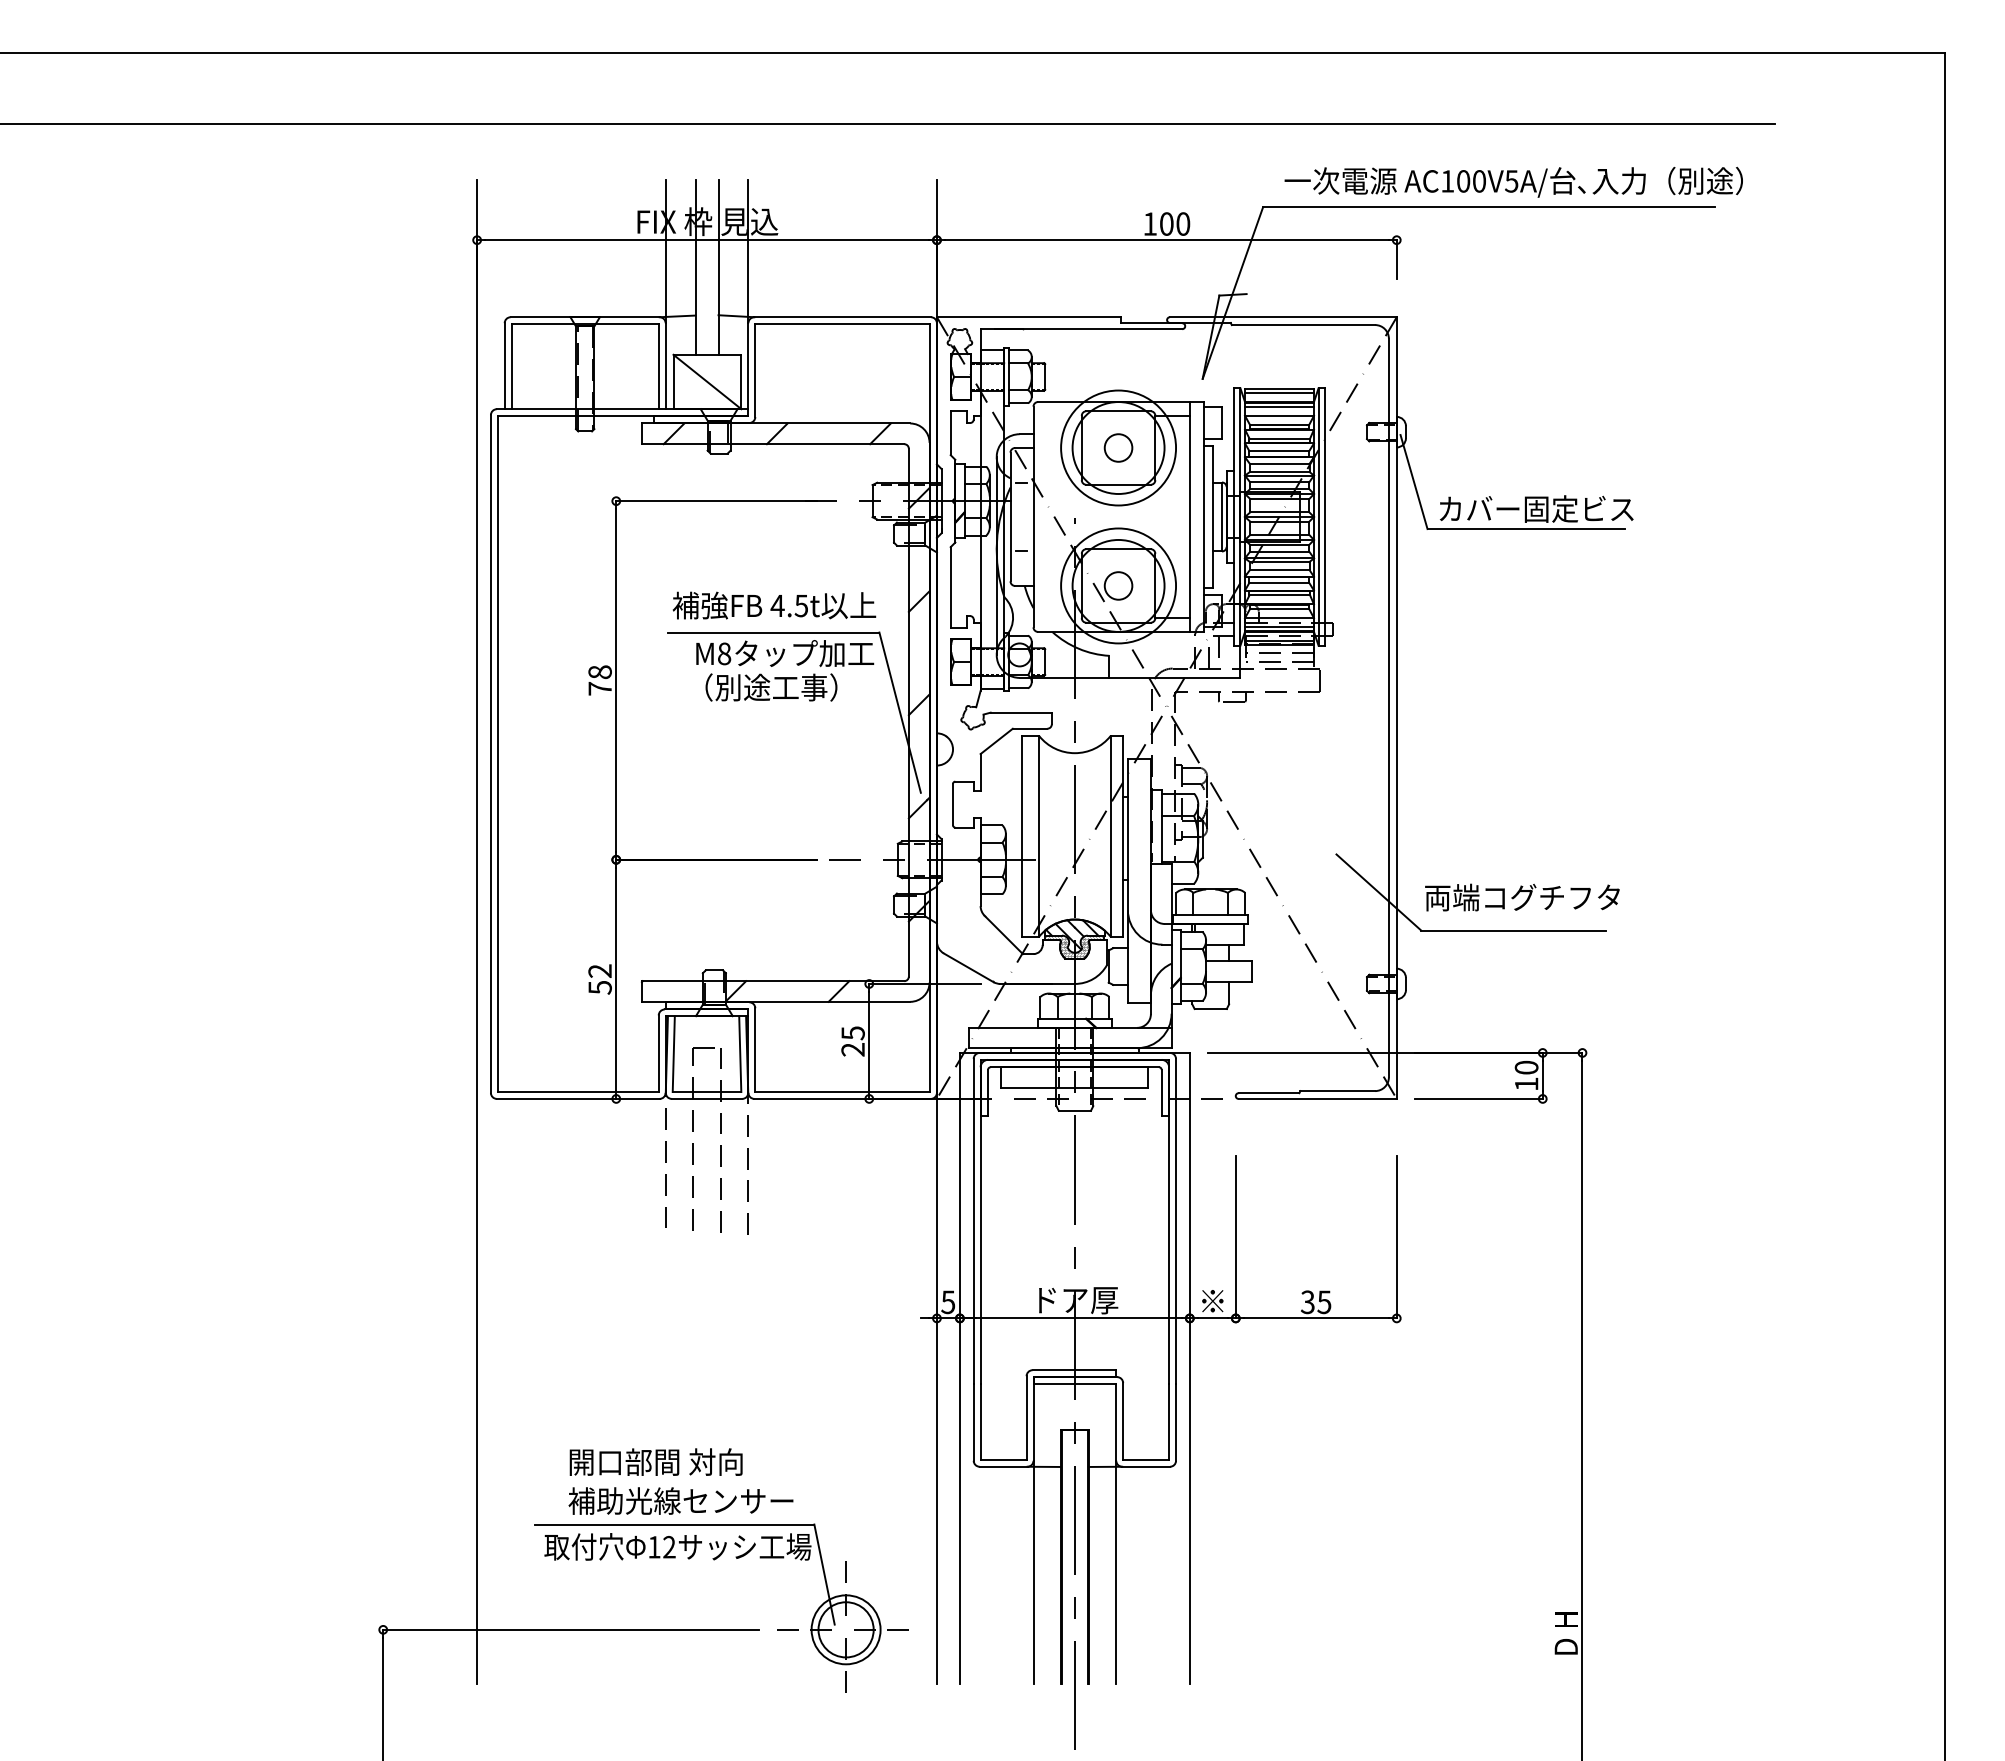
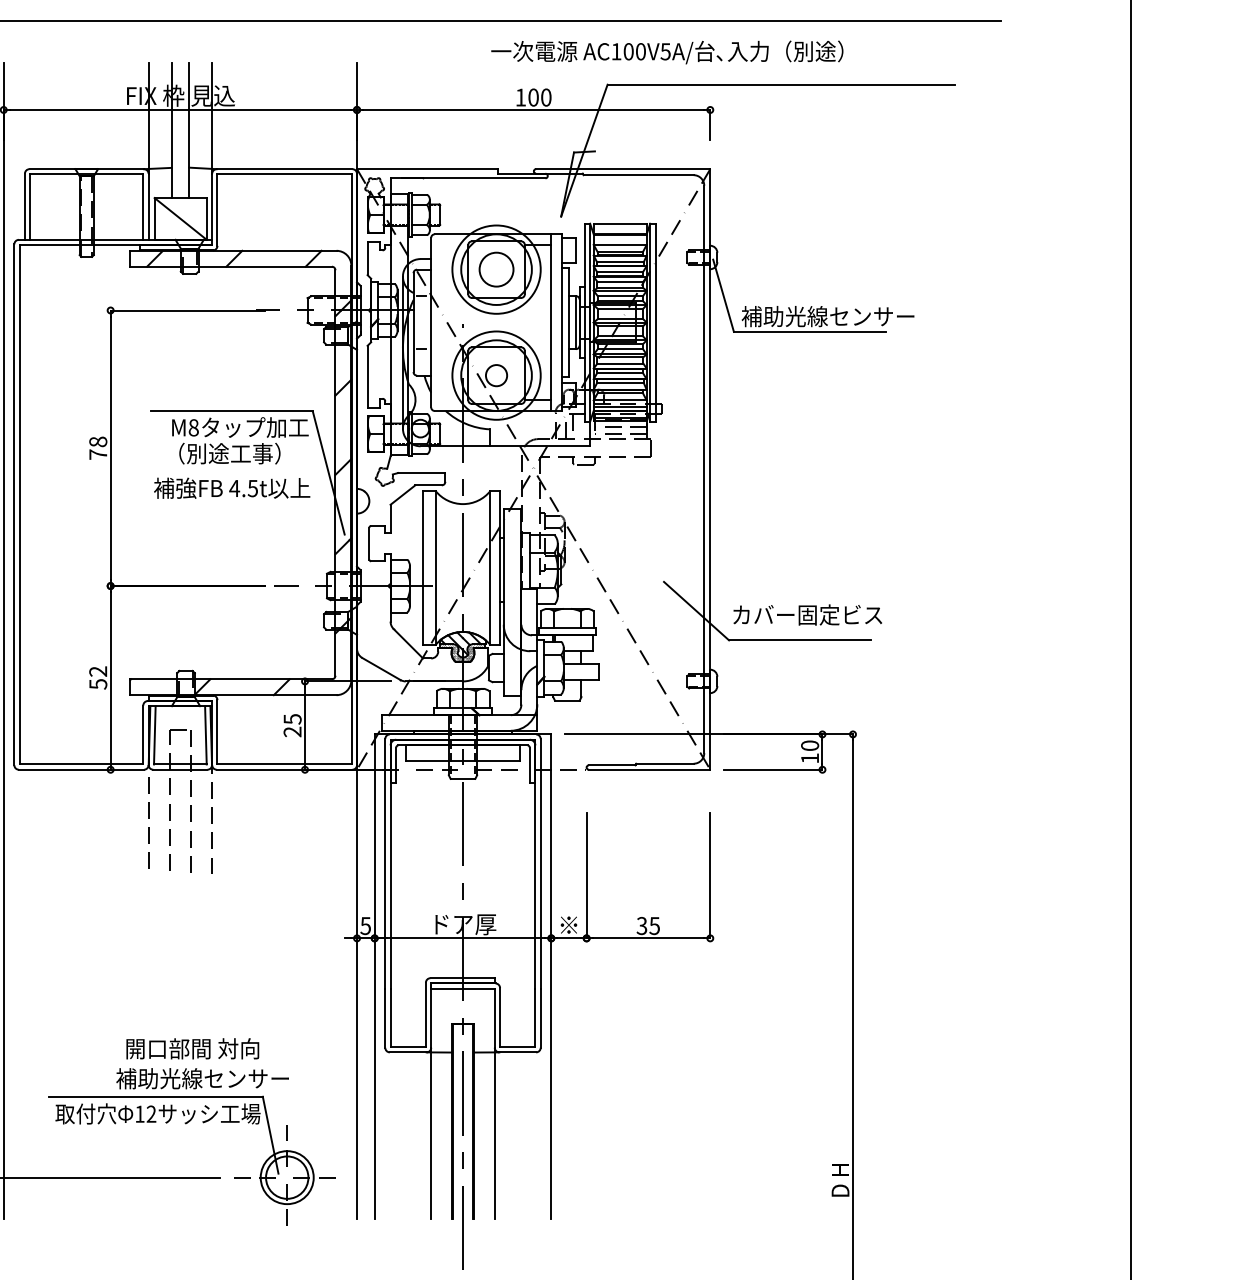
text: (1513, 181) -> (667, 51), moved
line: (1279, 393) -> (620, 227), removed
line: (1279, 406) -> (620, 237), removed
circle: (1118, 447) -> (496, 269), size x1.6
text: (1549, 508) -> (827, 316), カバー固定ビス -> 補助光線センサー
text: (774, 605) -> (232, 488), moved
text: (1522, 897) -> (806, 614), 両端コグチフタ -> カバー固定ビス
text: (655, 1461) -> (192, 1048), moved
text: (680, 1500) -> (202, 1078), moved

